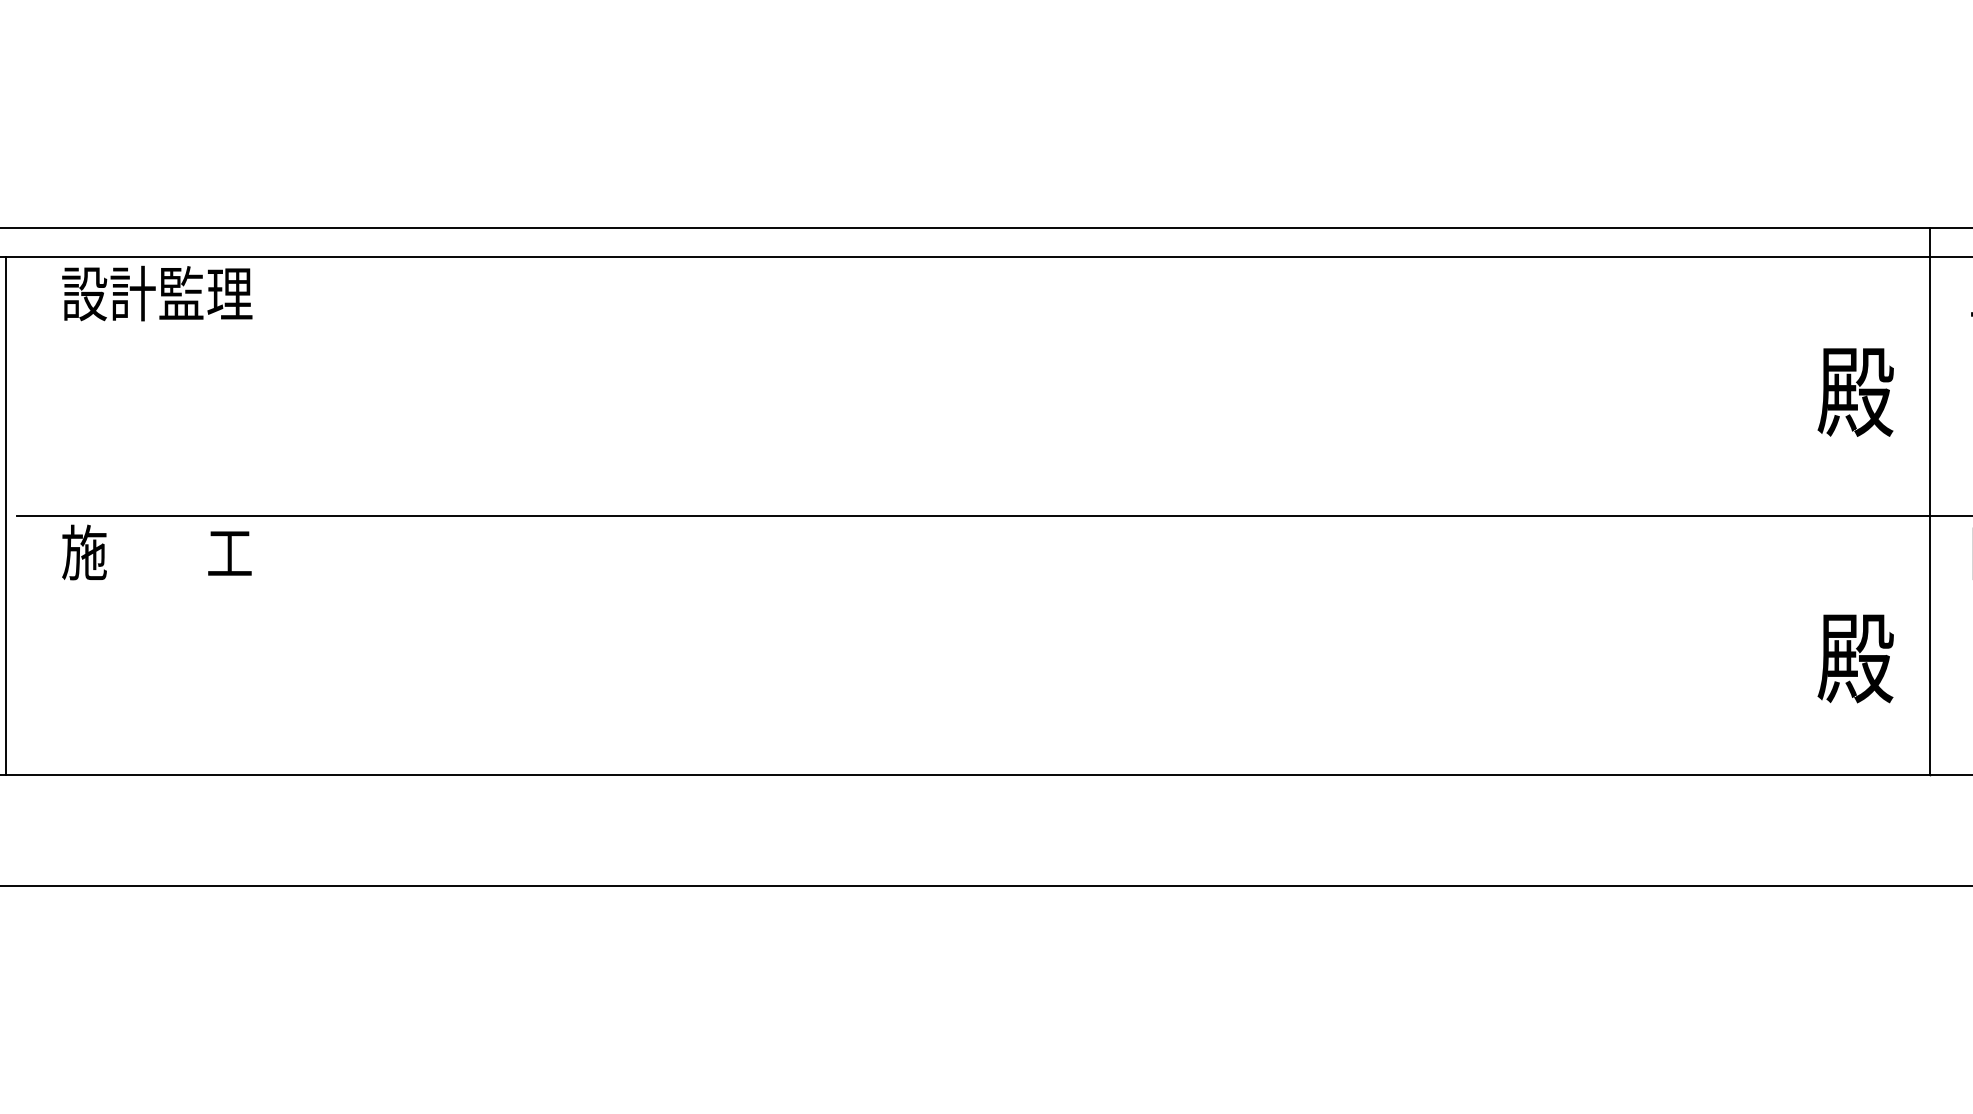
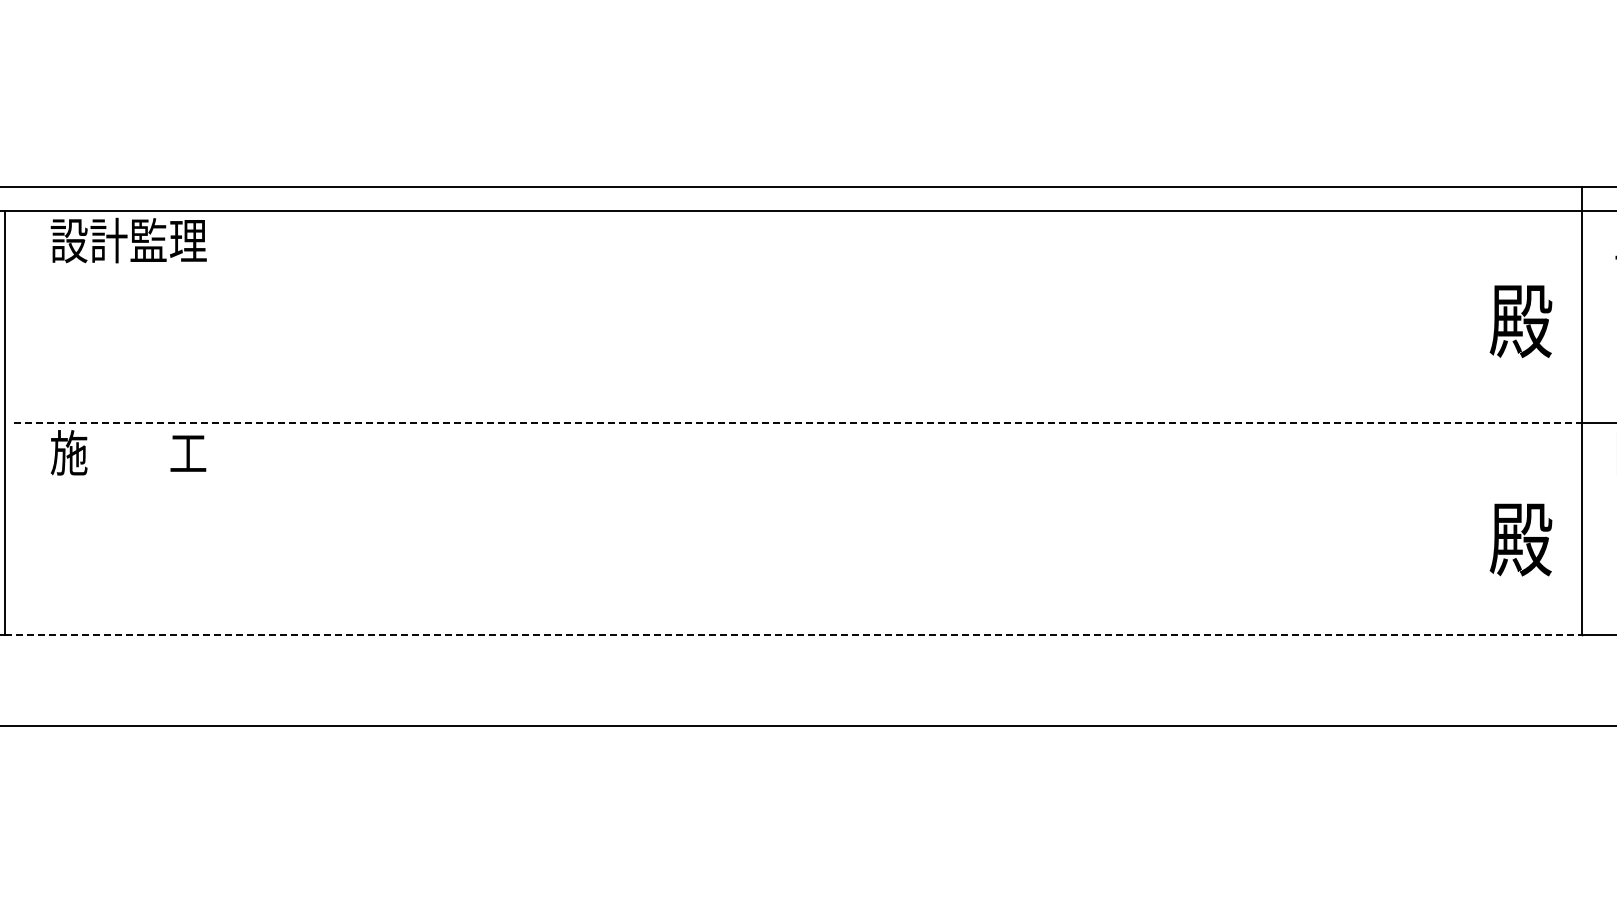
line: (973, 516) -> (797, 423), solid -> dashed
line: (968, 775) -> (793, 635), solid -> dashed

